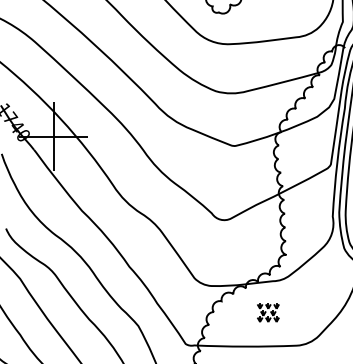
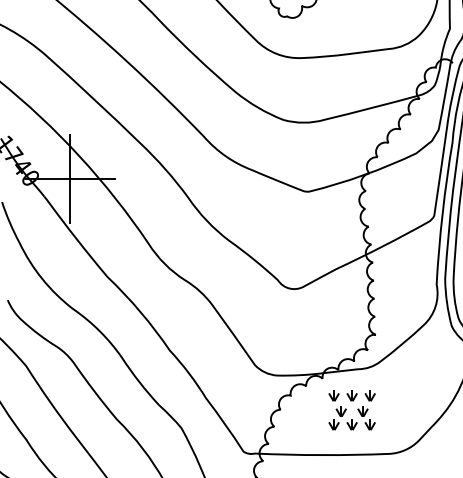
part: (267, 312) -> (351, 410), size x1.67

